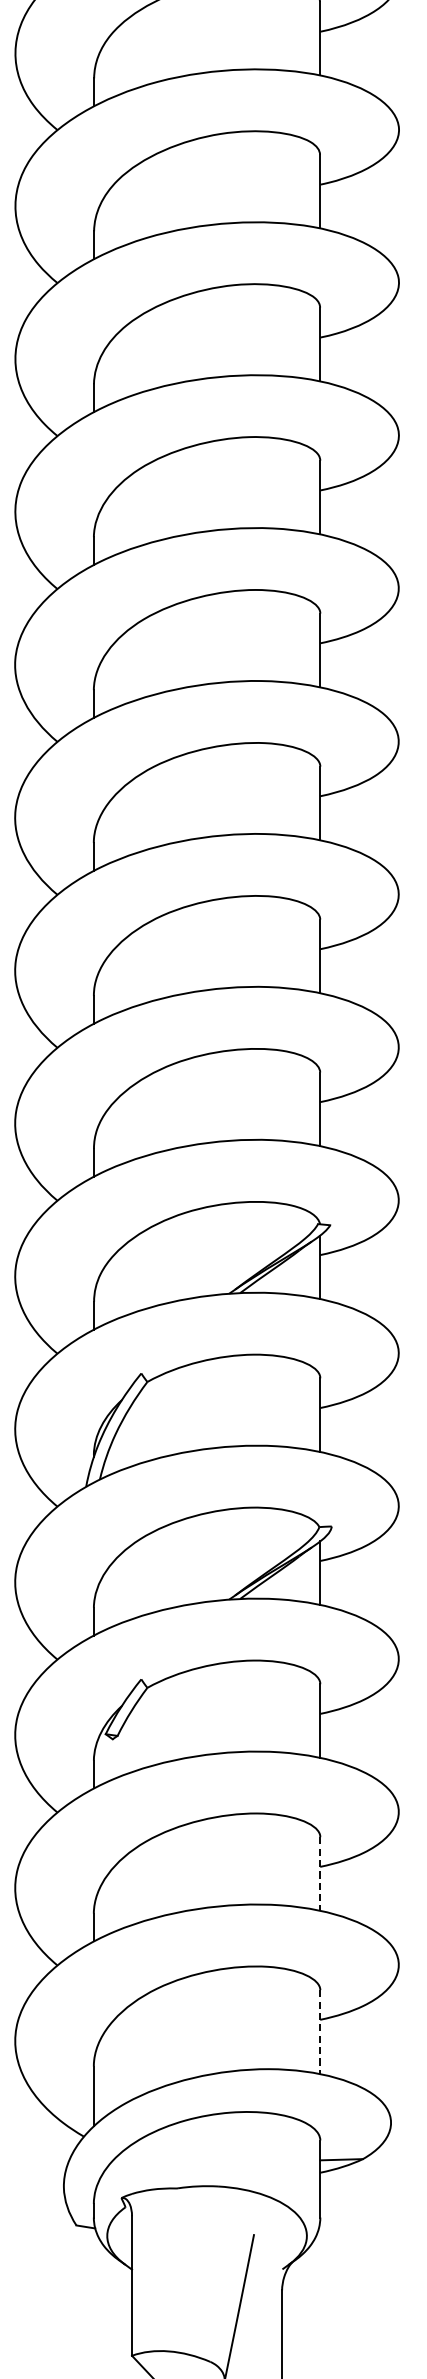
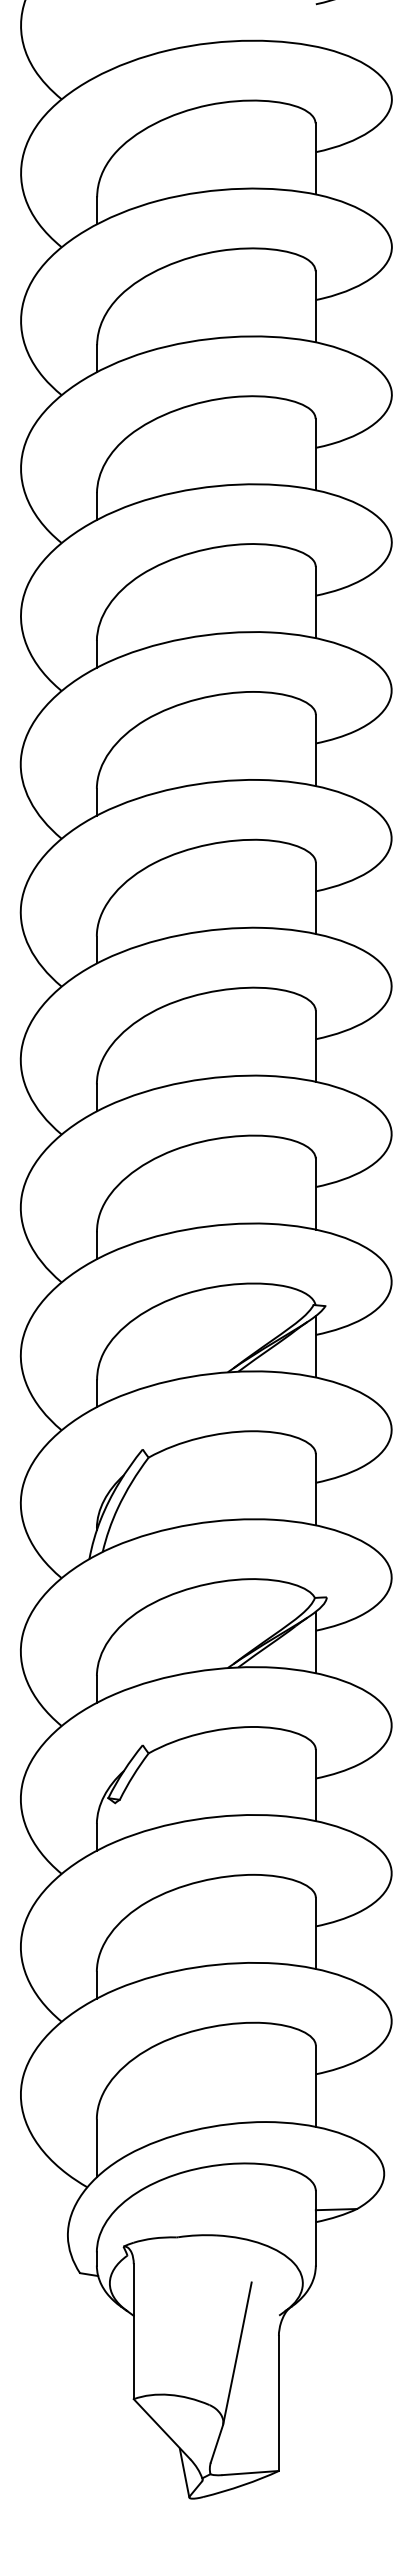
line: (319, 1874) -> (315, 1933), dashed -> solid
line: (319, 2032) -> (315, 2086), dashed -> solid

